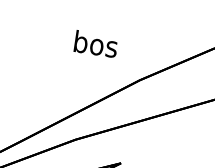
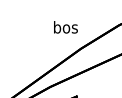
text: (95, 44) -> (65, 27), moved

